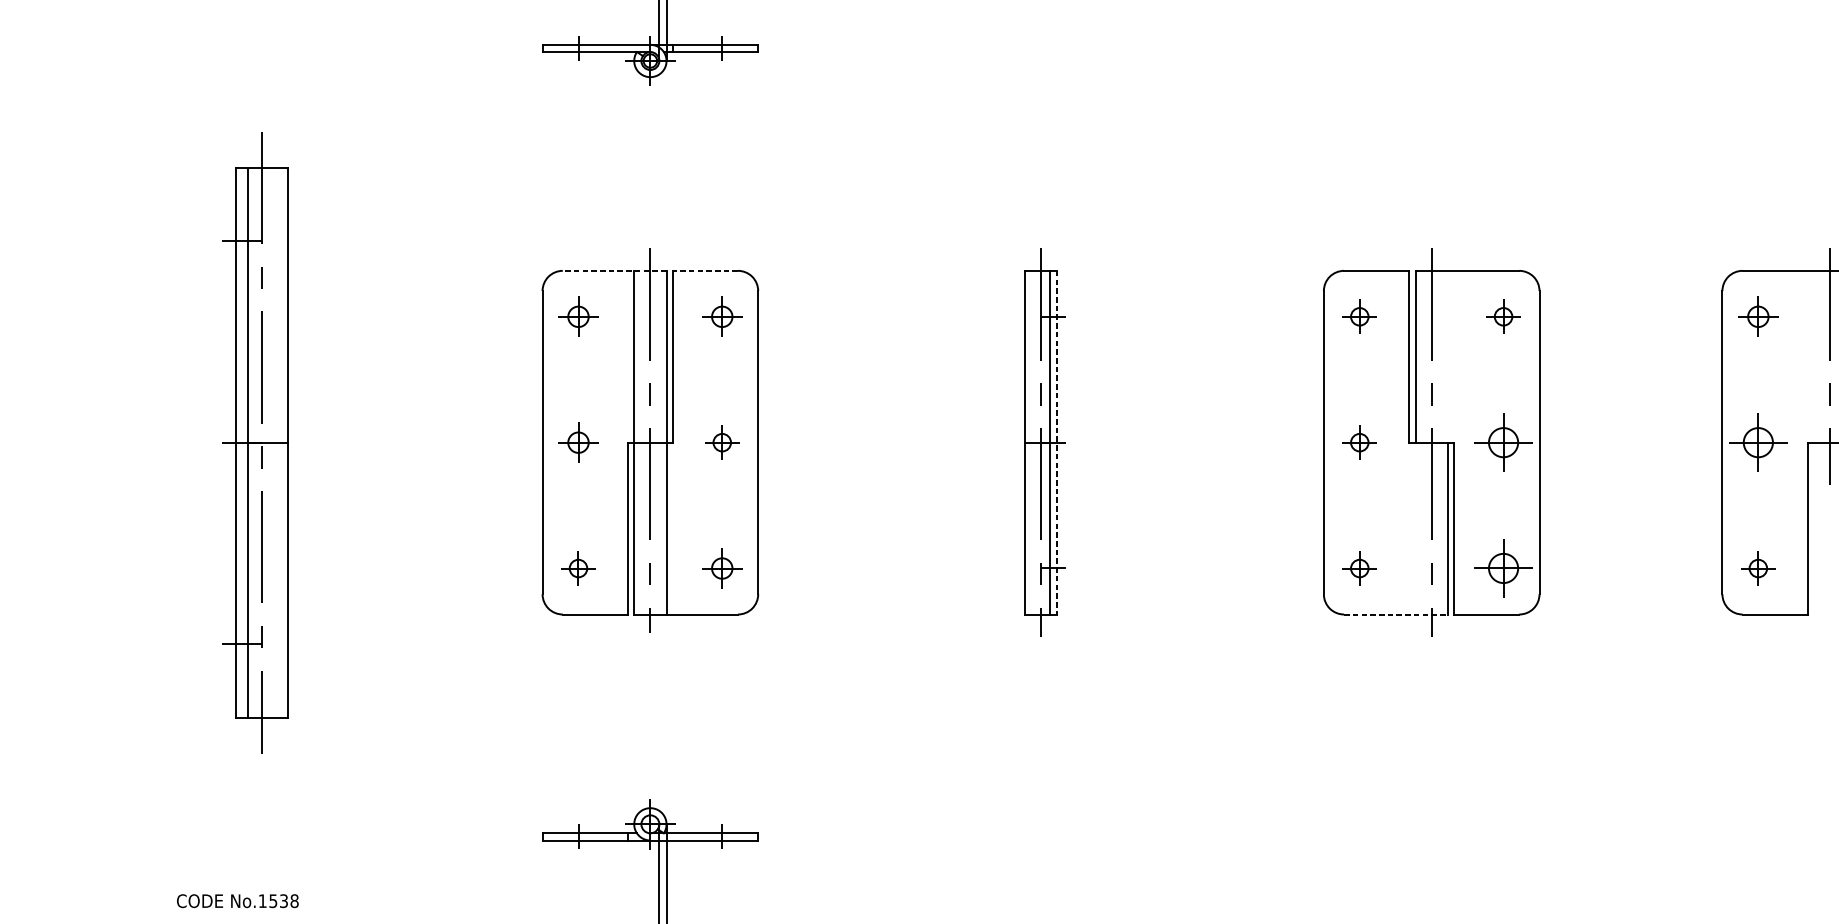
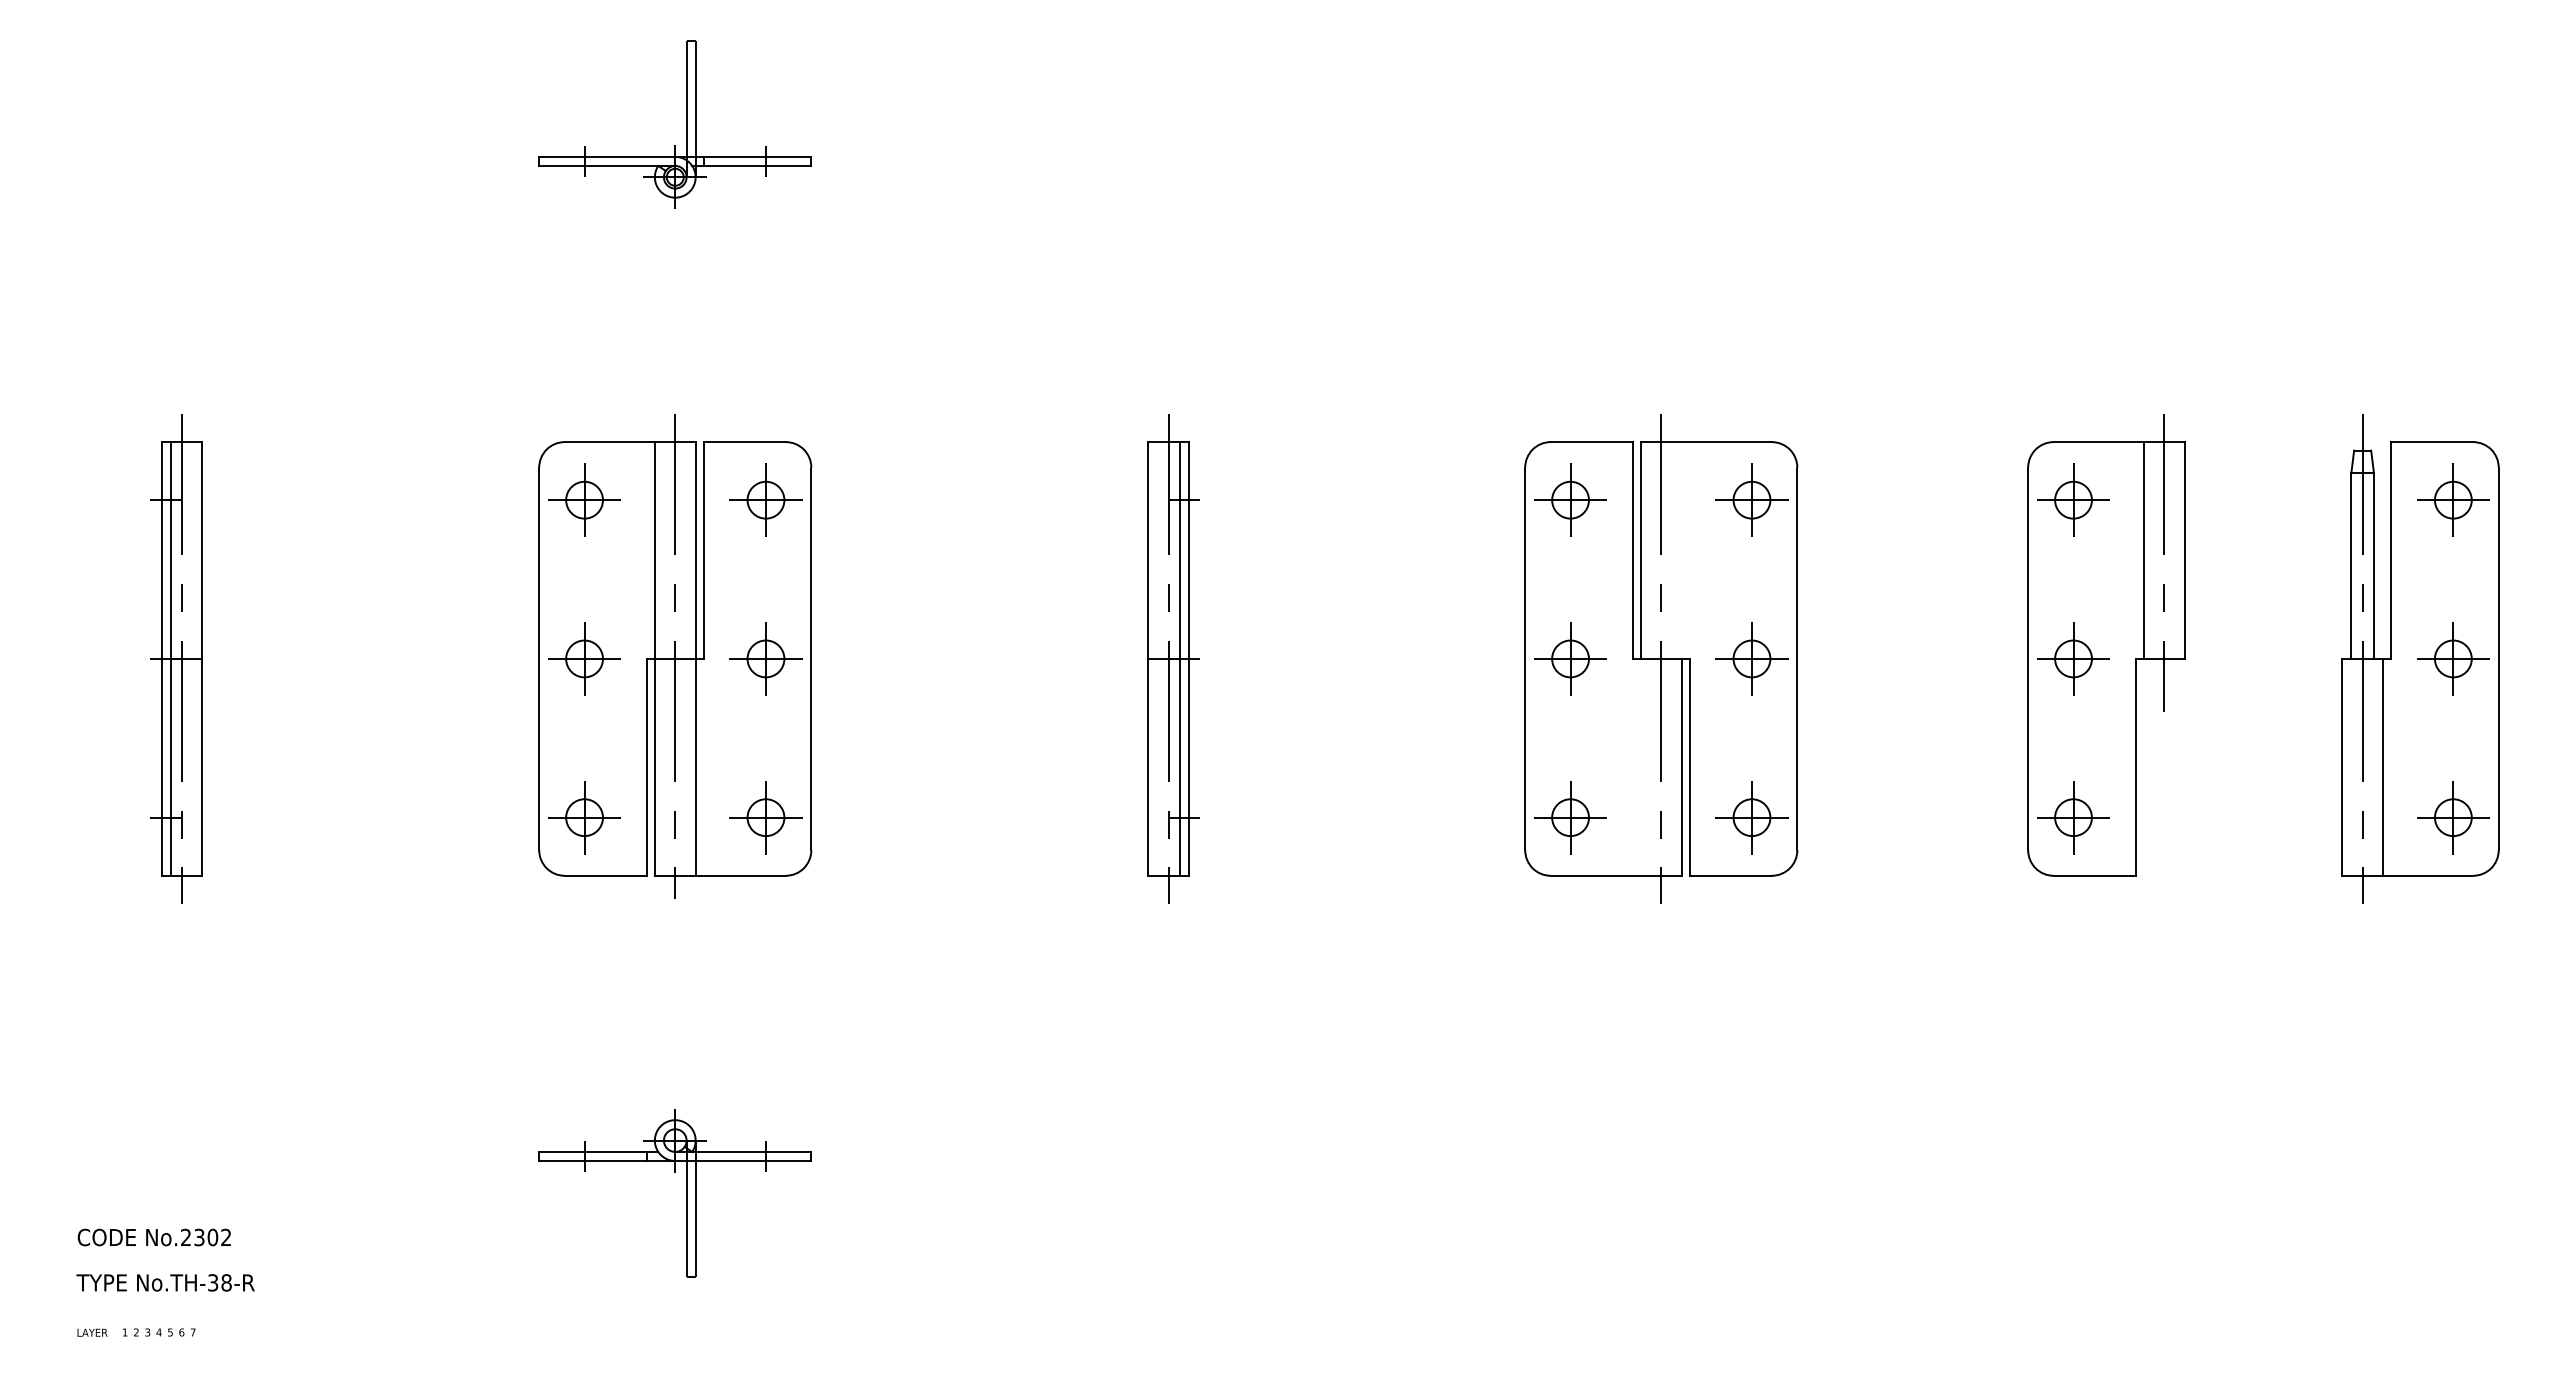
line: (614, 271) -> (629, 442), dashed -> solid
line: (705, 271) -> (744, 442), dashed -> solid
part: (578, 316) -> (584, 499), size x1.43
part: (721, 316) -> (765, 499), size x1.43
part: (1359, 316) -> (1570, 499), size x1.67
part: (1503, 316) -> (1751, 499), size x1.67
part: (1758, 316) -> (2073, 499), size x1.43
line: (1813, 356) -> (2143, 550), added
part: (255, 442) -> (176, 658), size x0.62
part: (578, 442) -> (584, 658), size x1.43
part: (721, 442) -> (765, 658), size x1.67
line: (1057, 442) -> (1188, 658), dashed -> solid
part: (1359, 442) -> (1570, 658), size x1.67
part: (578, 568) -> (584, 817), size x1.67
part: (721, 568) -> (765, 817), size x1.43
part: (1359, 568) -> (1570, 817), size x1.67
part: (1758, 568) -> (2073, 817), size x1.67
line: (1396, 614) -> (1616, 875), dashed -> solid
text: (278, 901) -> (206, 1237), No.1538 -> No.2302

